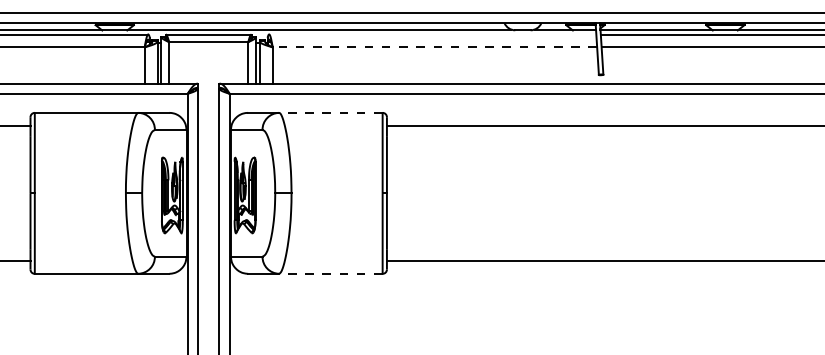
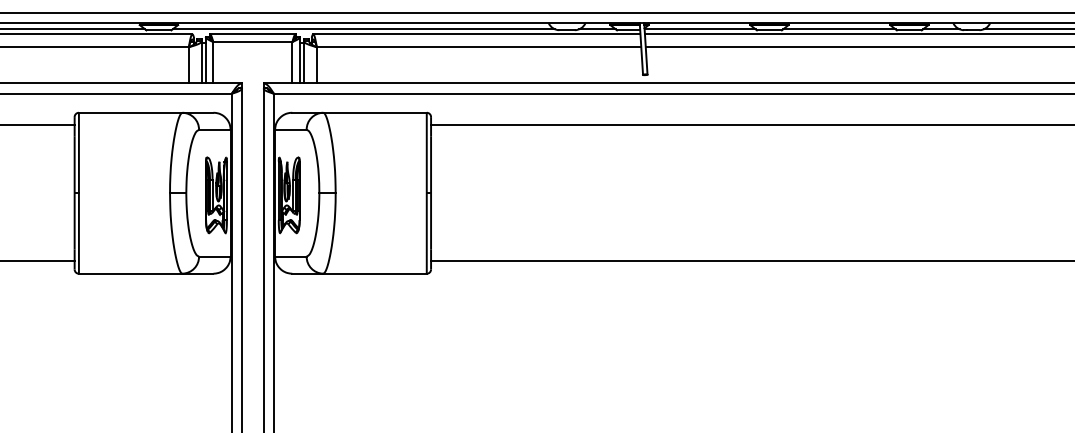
line: (432, 34) -> (476, 34), added
line: (434, 47) -> (478, 47), dashed -> solid
line: (330, 112) -> (374, 112), dashed -> solid
line: (330, 273) -> (374, 273), dashed -> solid

